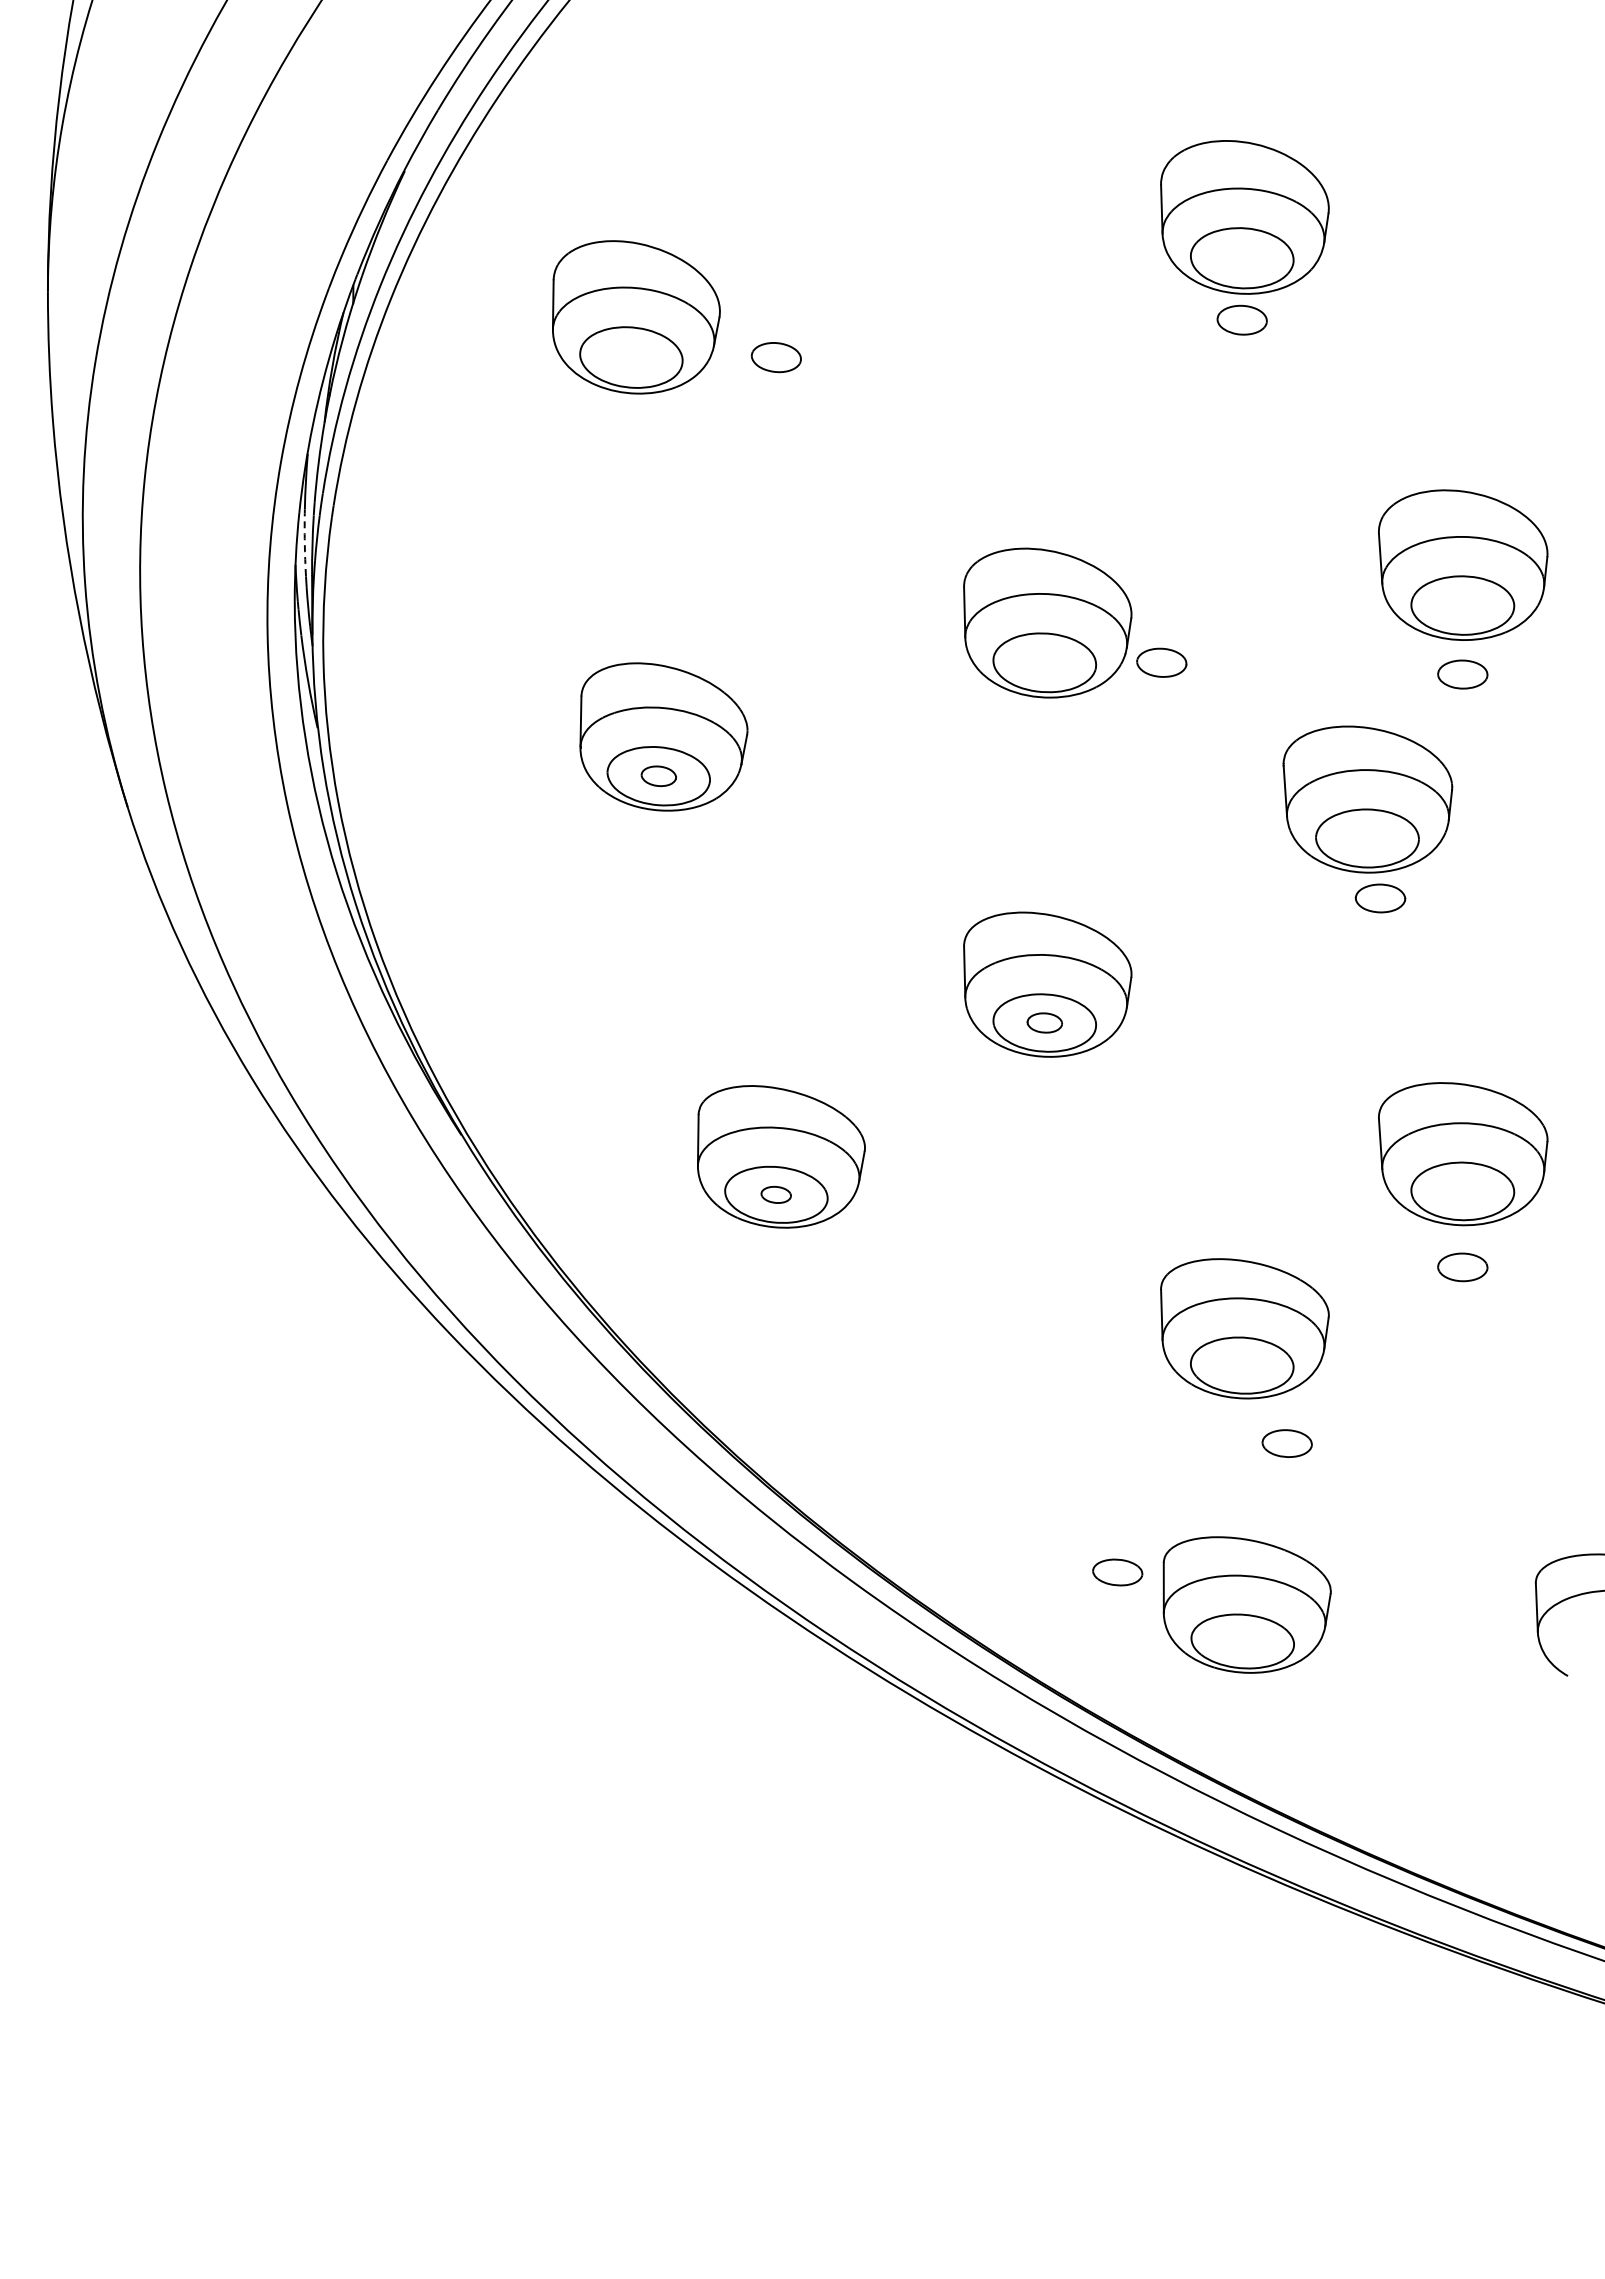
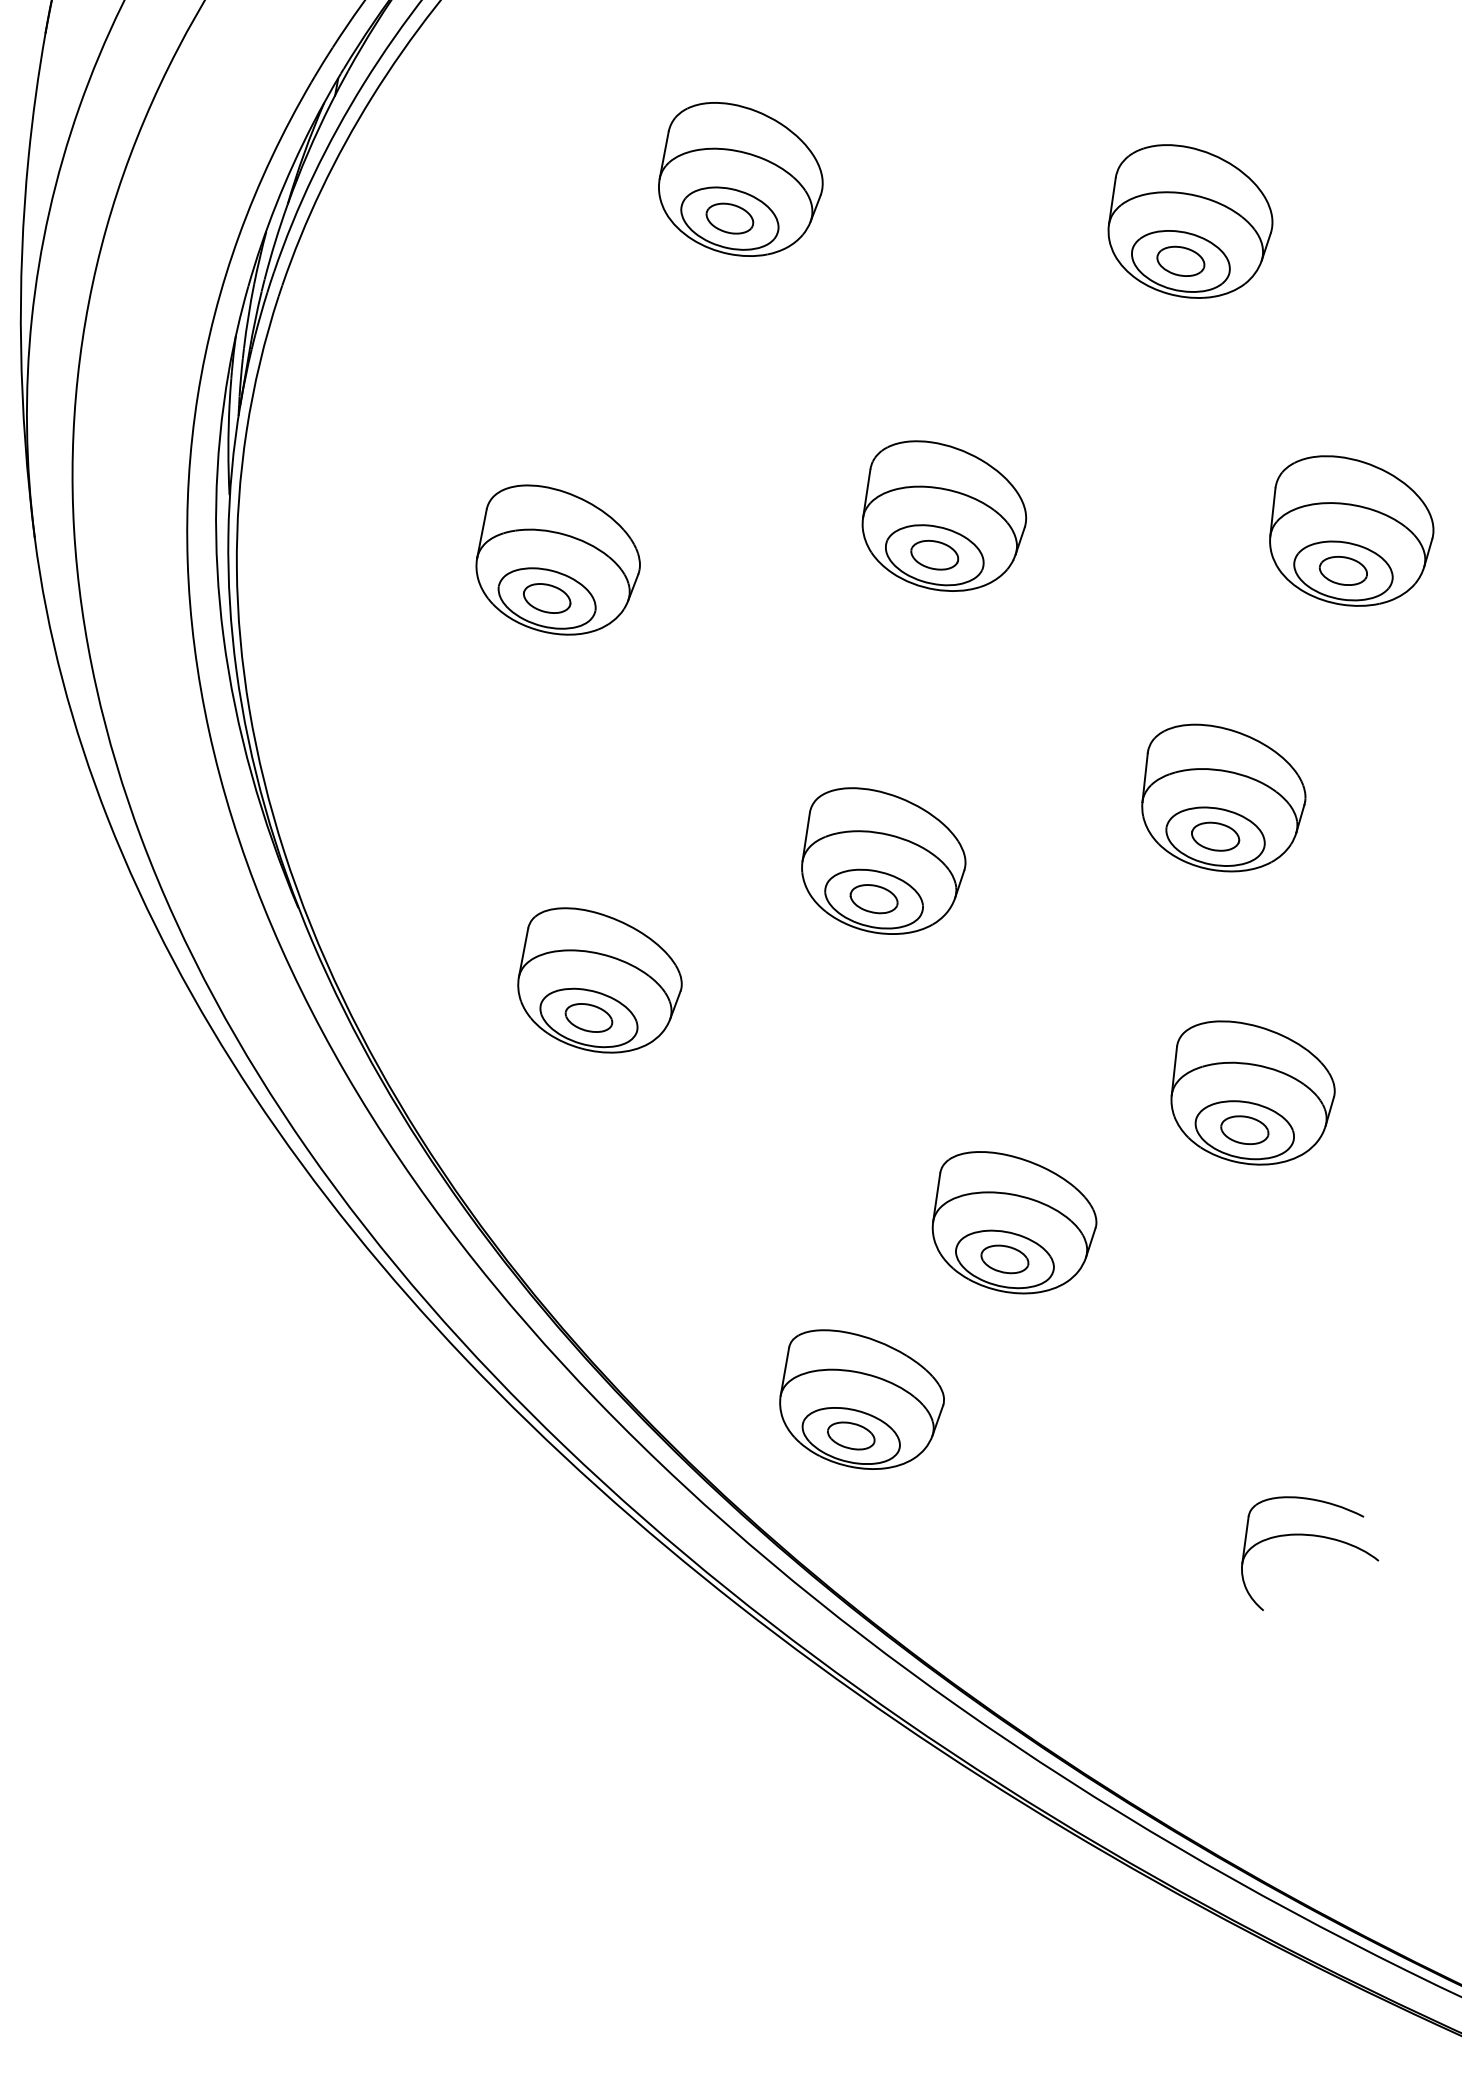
part: (1244, 217) -> (1189, 222), moved
part: (636, 317) -> (741, 181), moved
arc: (304, 542) -> (248, 315), dashed -> solid
part: (1161, 662) -> (934, 554), moved
part: (1462, 674) -> (1343, 570), moved
part: (658, 776) -> (546, 598), size x1.43
part: (1367, 799) -> (1222, 799), moved
part: (1044, 1022) -> (873, 898), size x1.43
part: (775, 1194) -> (588, 1017), size x1.67
part: (1462, 1267) -> (1244, 1130), moved
part: (1286, 1443) -> (1004, 1259), moved
part: (1246, 1604) -> (861, 1401), moved

